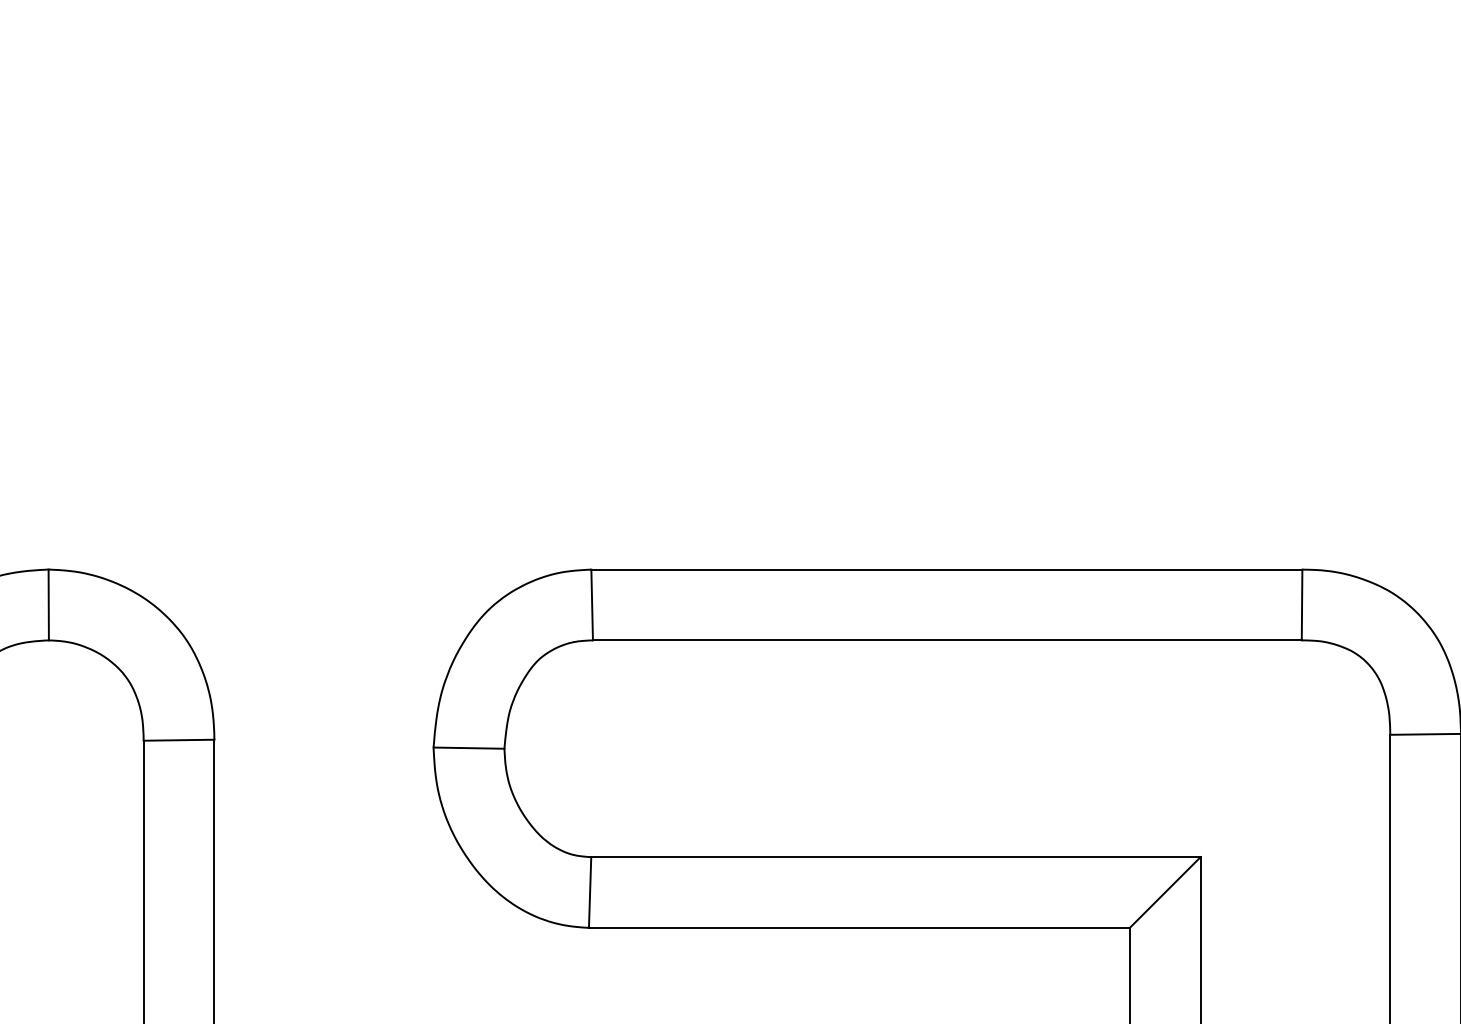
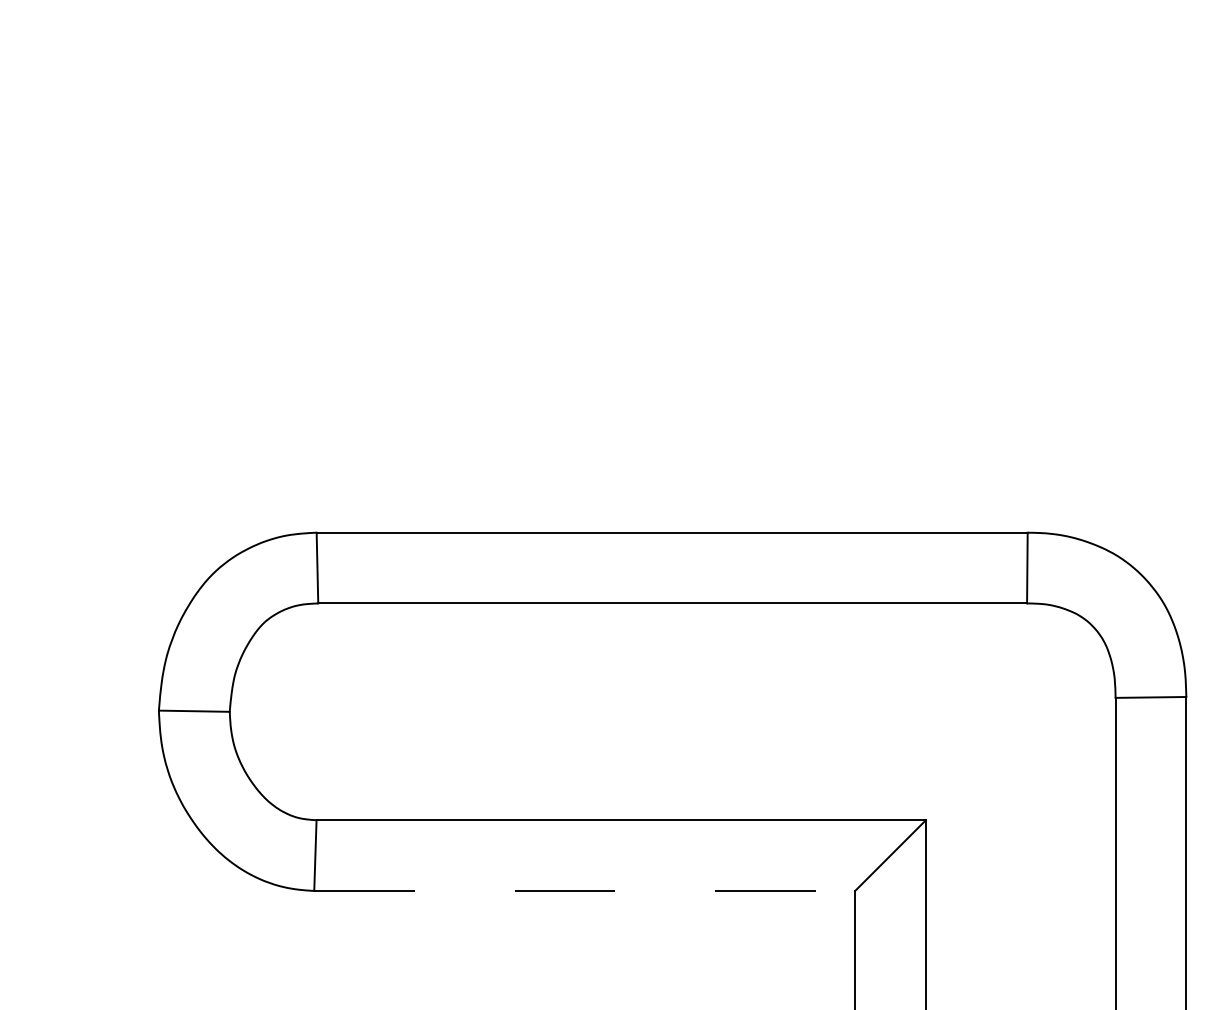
line: (859, 927) -> (584, 890), solid -> dashed

